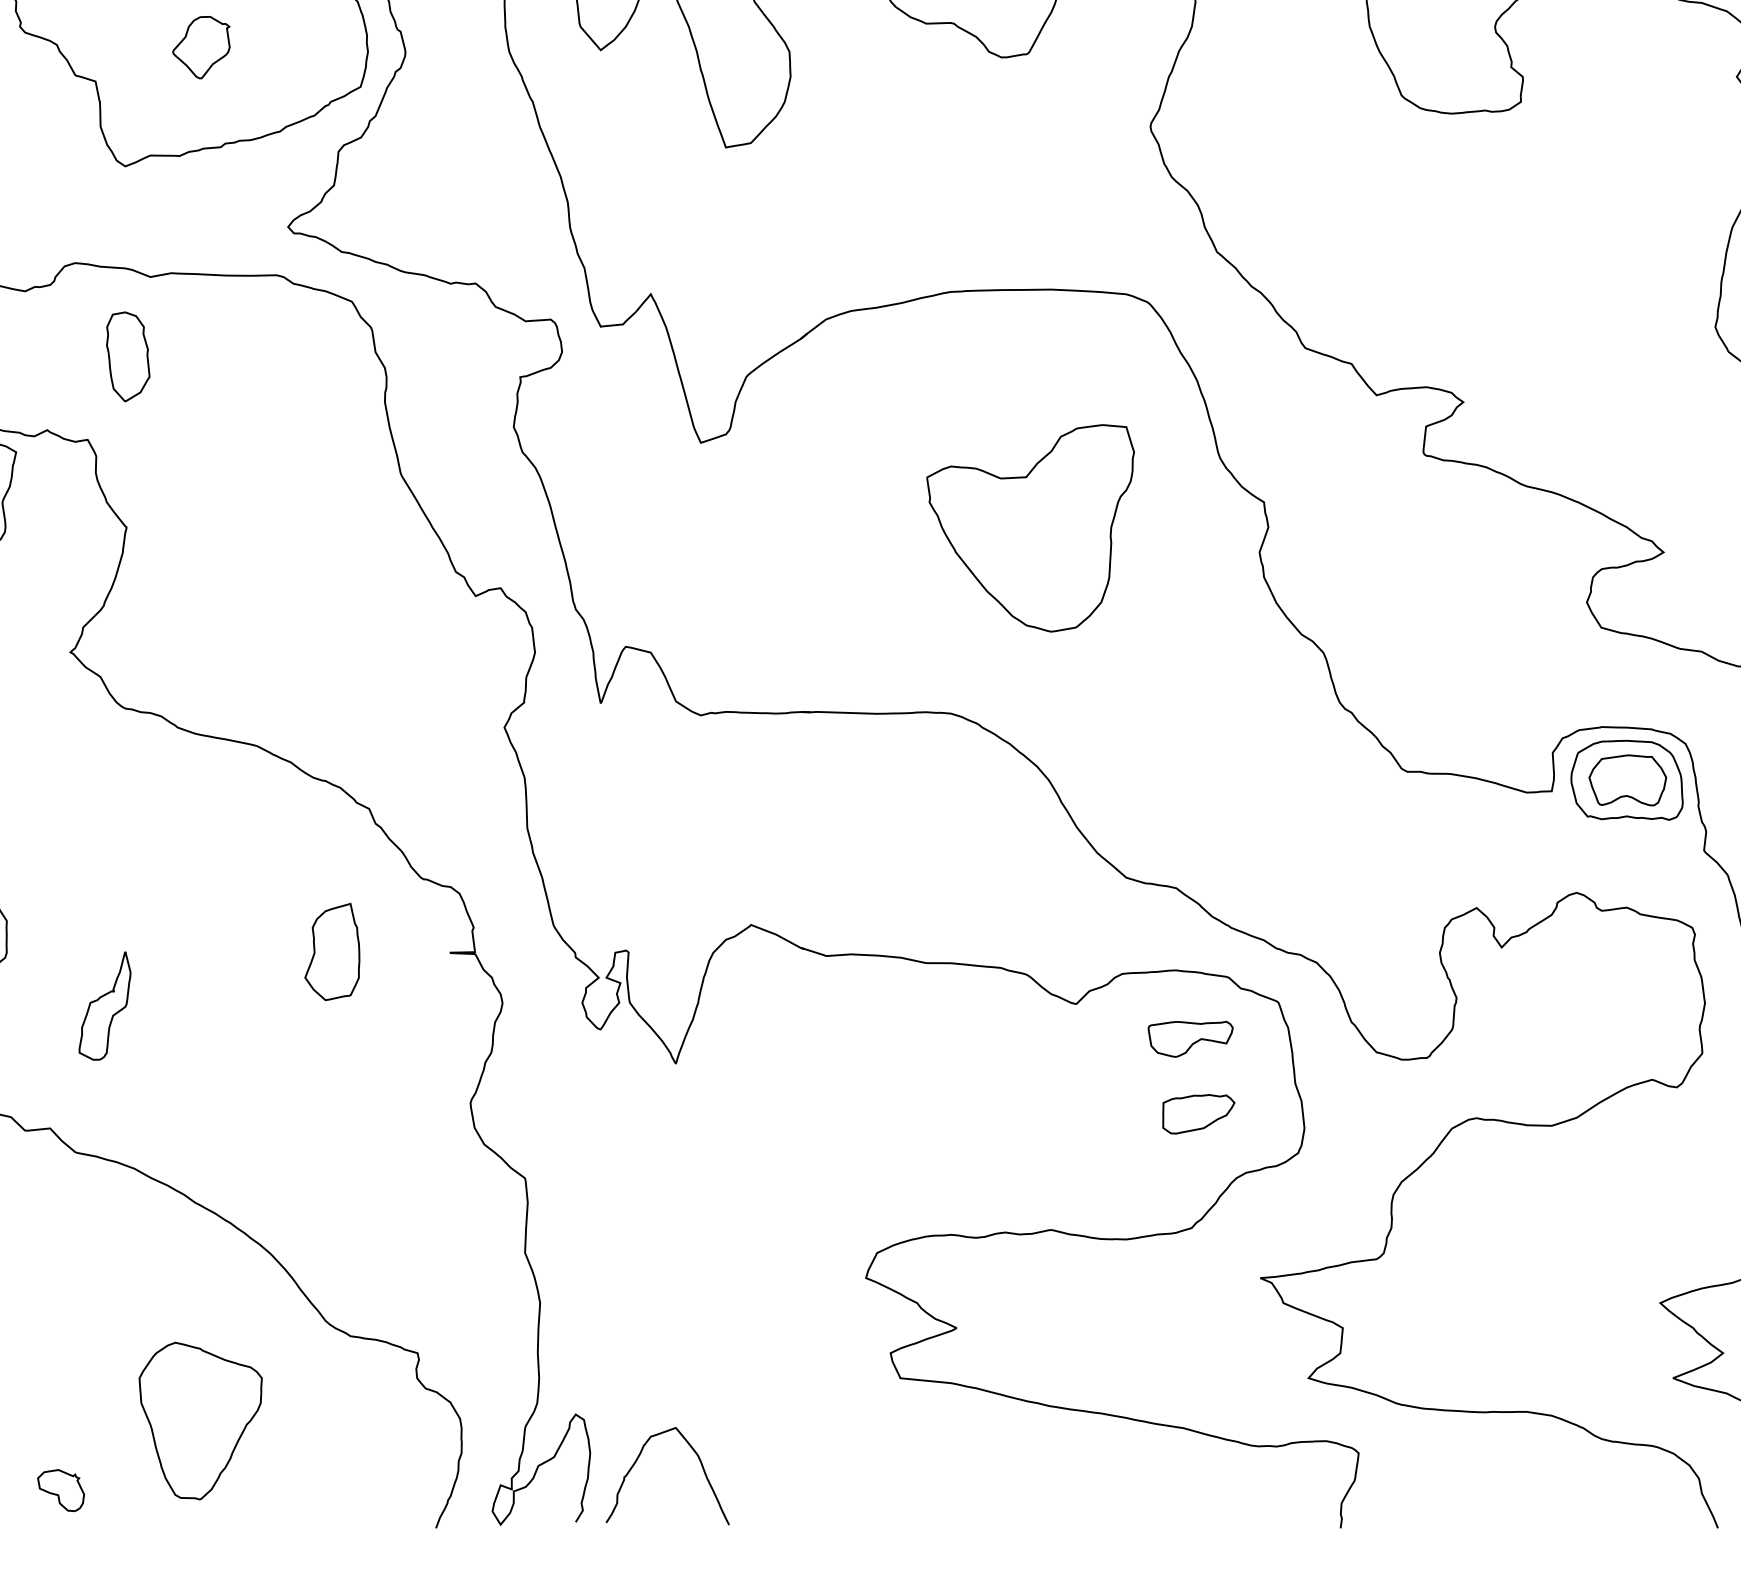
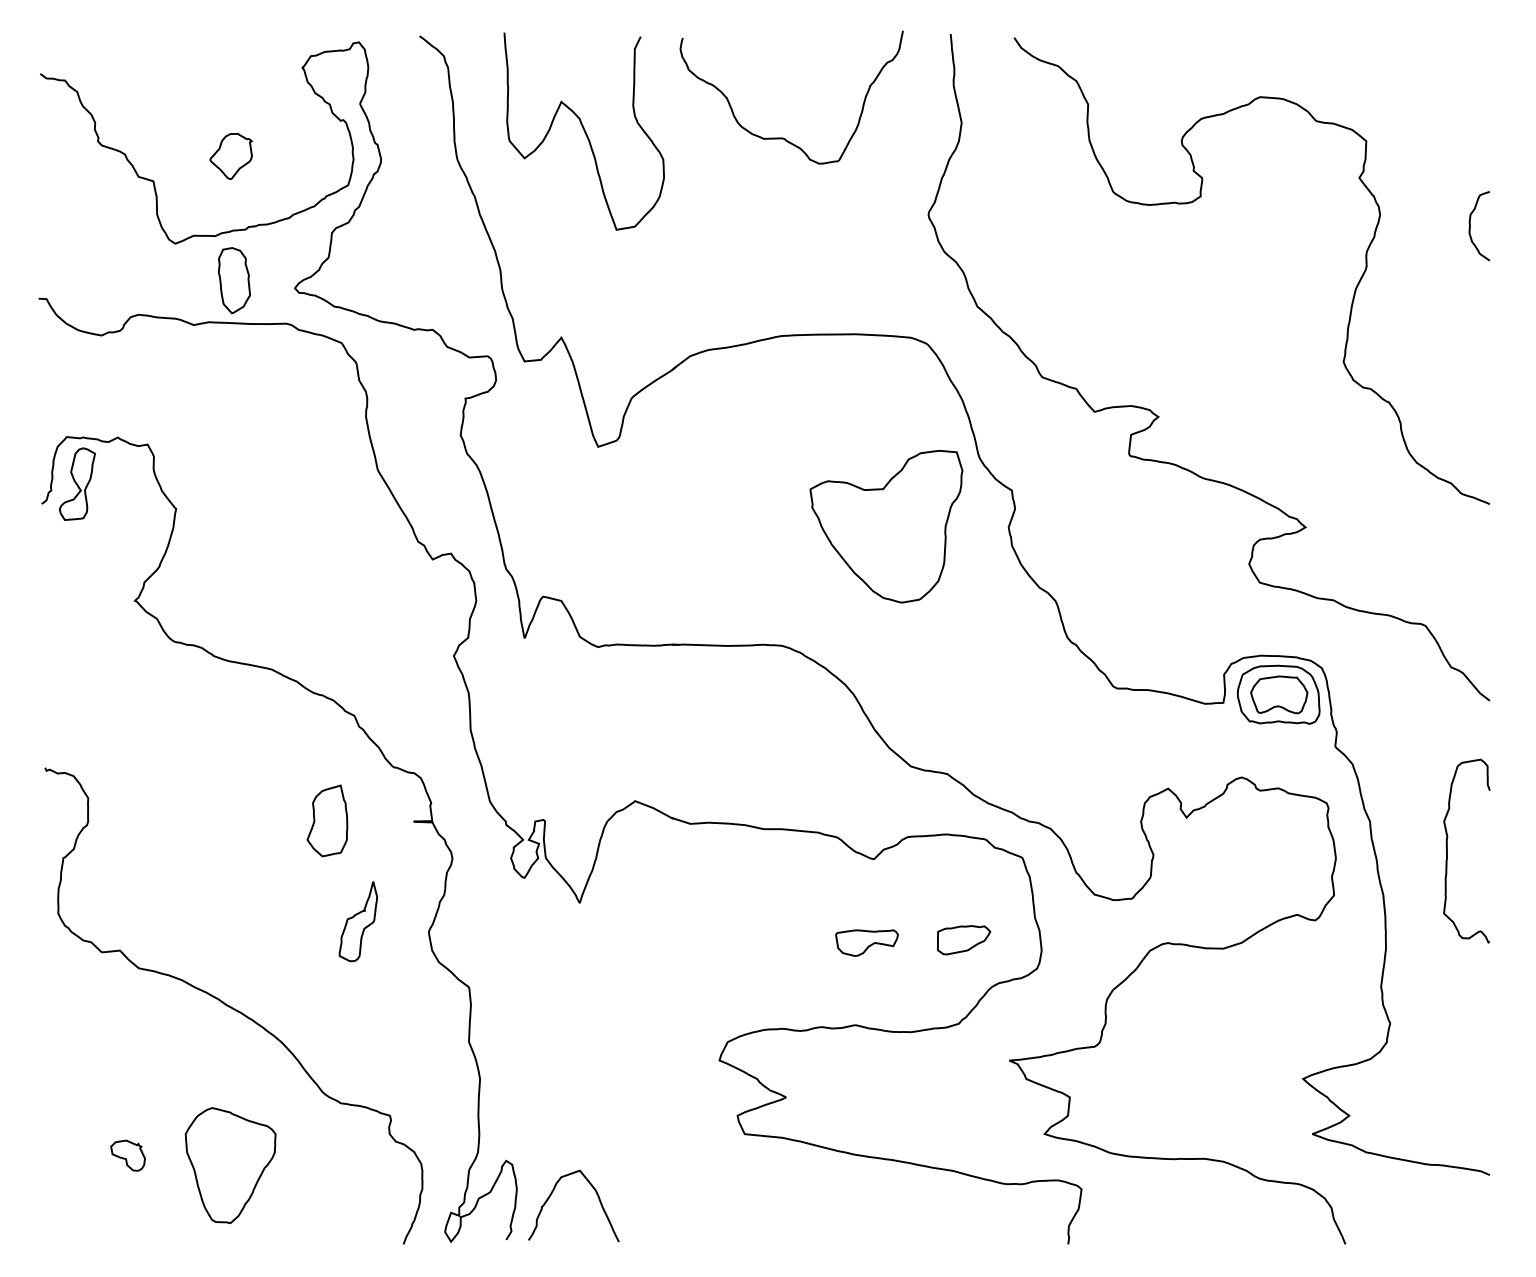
part: (126, 356) -> (233, 280), moved
part: (1030, 528) -> (886, 526), moved
part: (103, 1005) -> (357, 921), moved
part: (1189, 1038) -> (866, 942), moved
part: (60, 1490) -> (127, 1155), moved

